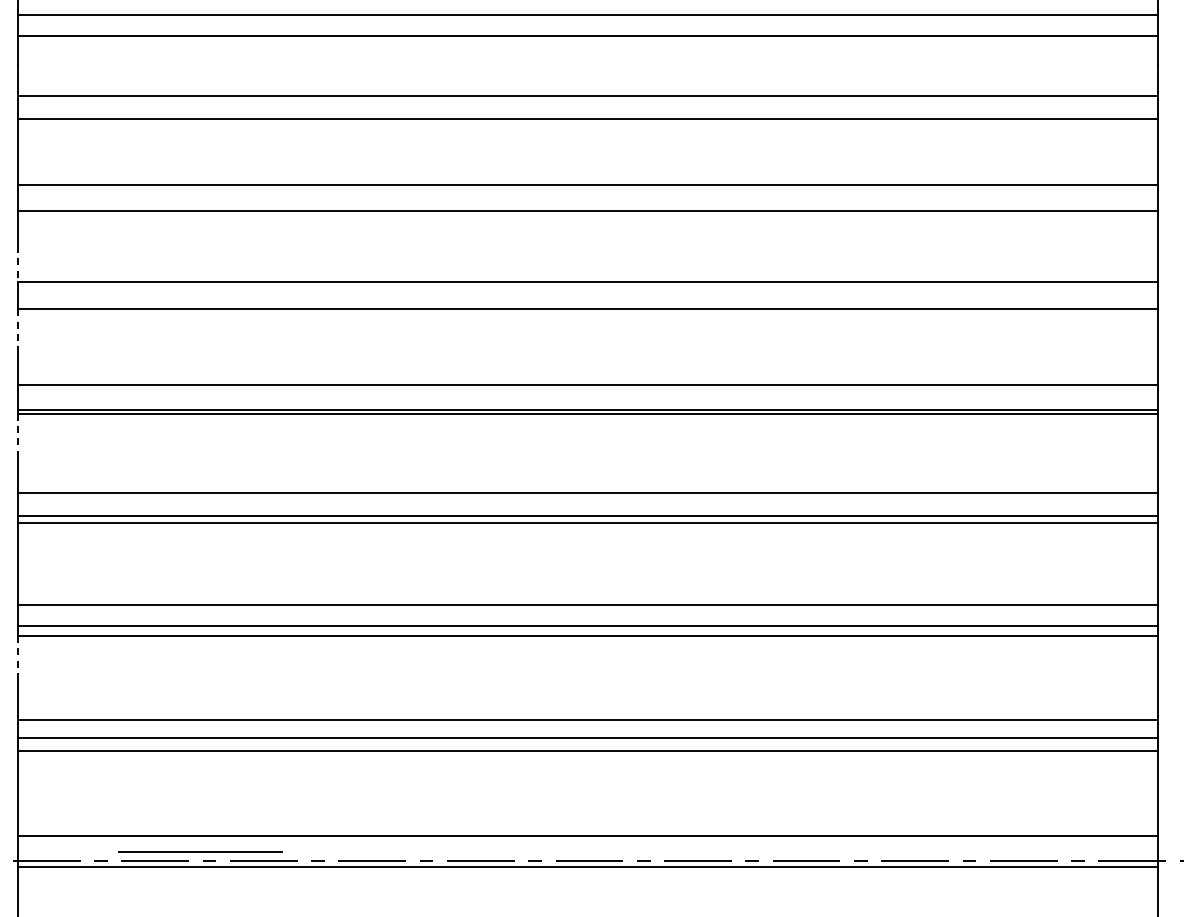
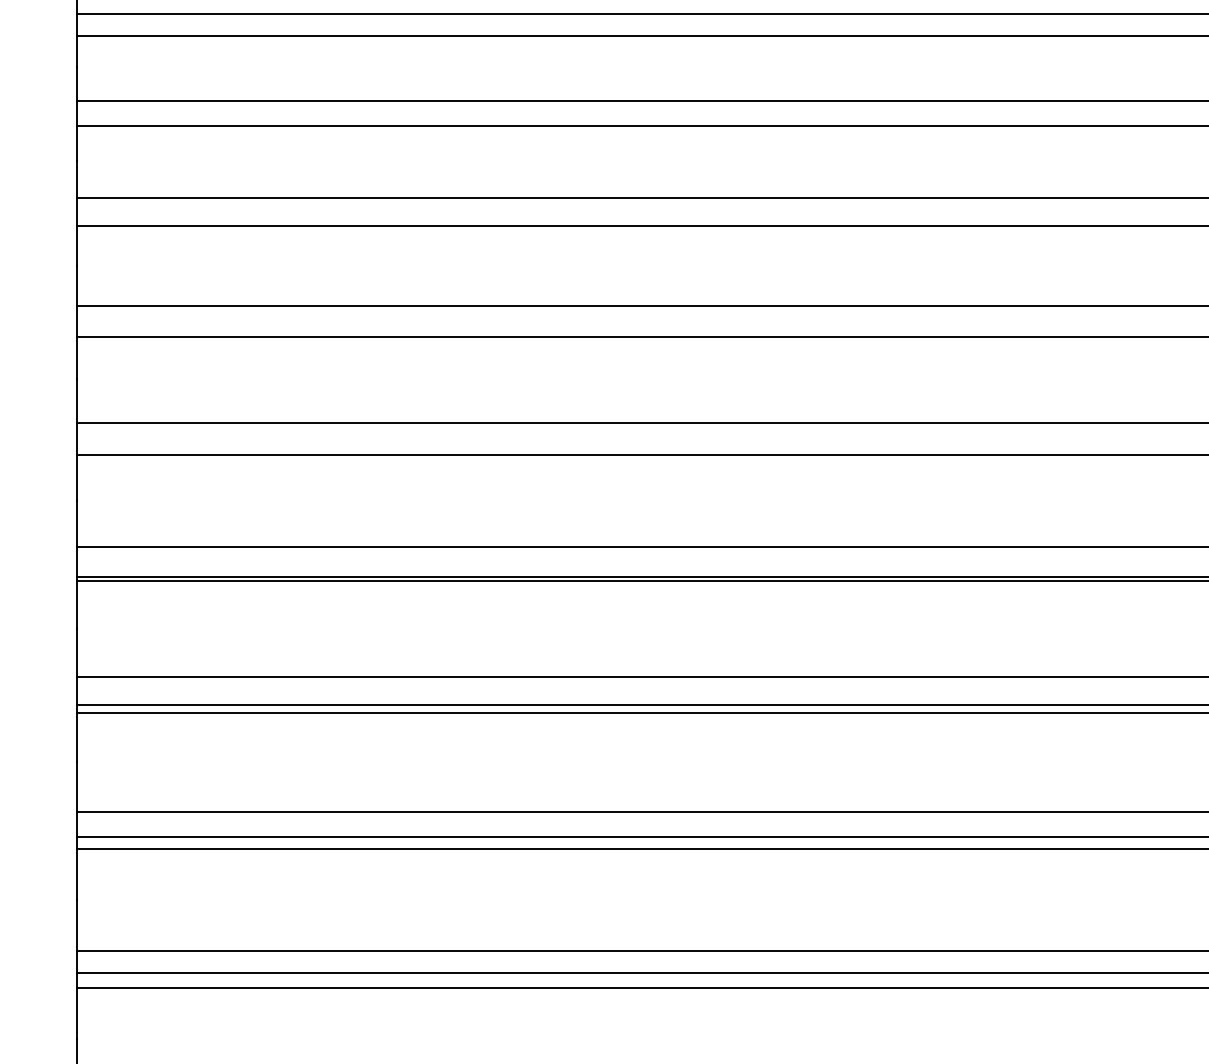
line: (18, 264) -> (77, 401), dashed -> solid
line: (18, 327) -> (77, 477), dashed -> solid
line: (18, 433) -> (77, 605), dashed -> solid
line: (18, 656) -> (77, 873), dashed -> solid

